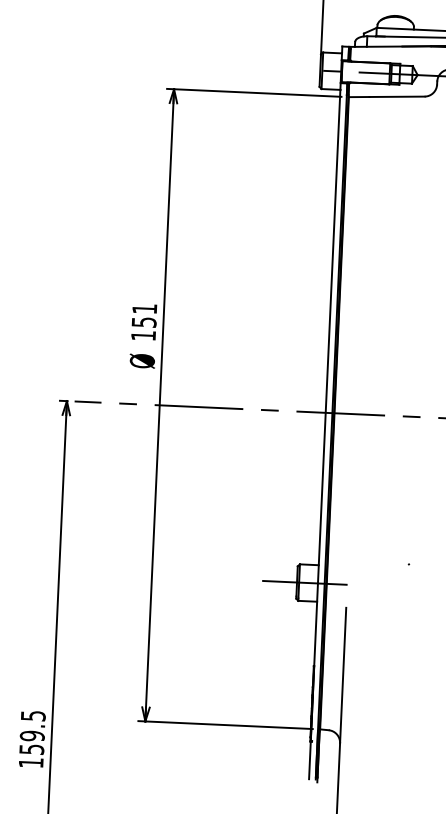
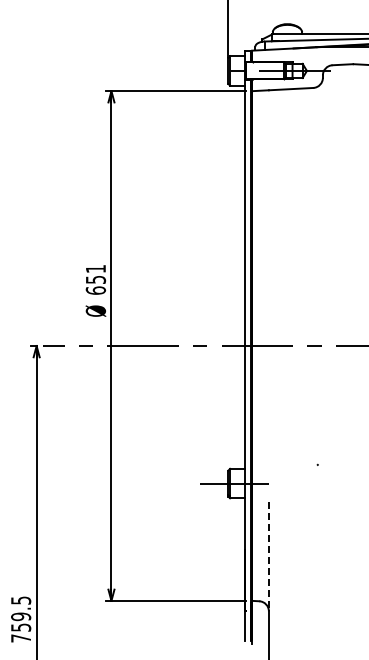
text: (143, 335) -> (95, 290), 151 -> 651
line: (342, 675) -> (268, 556), solid -> dashed
text: (30, 762) -> (20, 638), 159.5 -> 759.5

